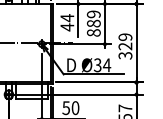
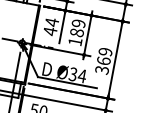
text: (93, 32) -> (75, 41), 889 -> 189
text: (125, 46) -> (103, 61), 329 -> 369

